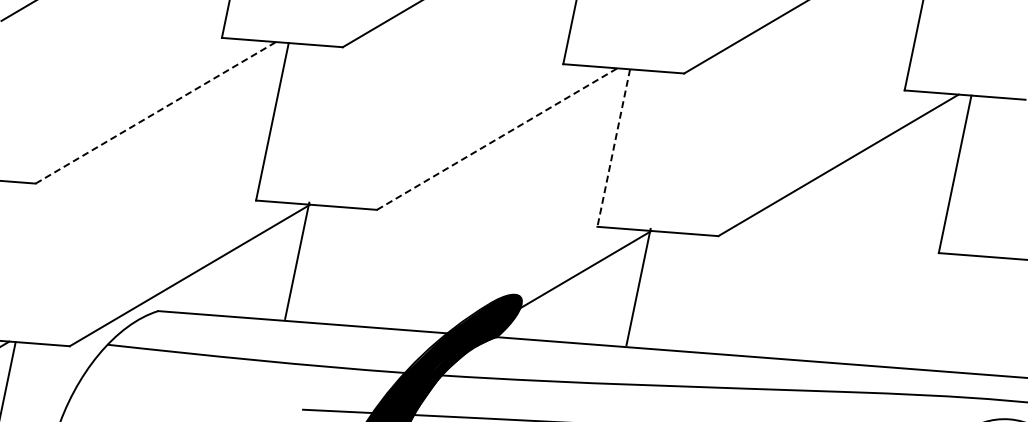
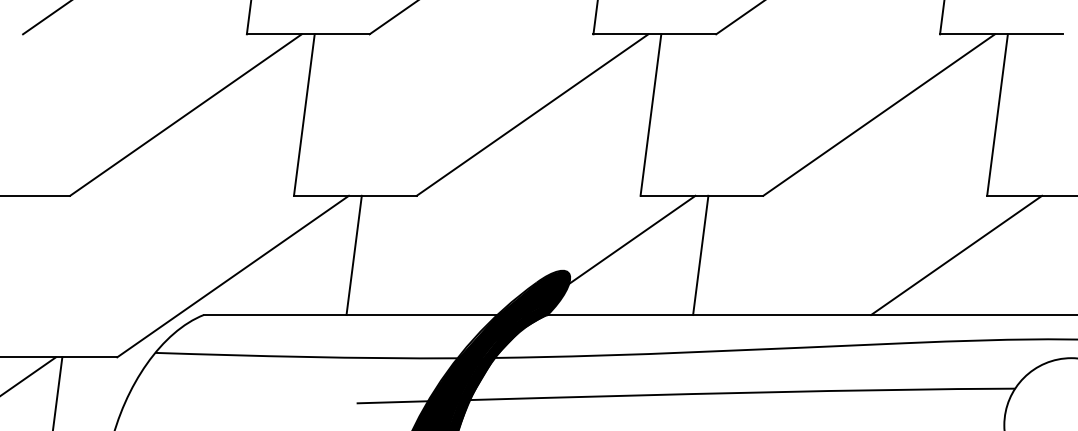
line: (156, 112) -> (186, 114), dashed -> solid
line: (497, 138) -> (532, 114), dashed -> solid
line: (613, 148) -> (650, 115), dashed -> solid
line: (296, 260) -> (353, 255), moved
line: (638, 287) -> (700, 255), moved
line: (904, 309) -> (956, 255), added

